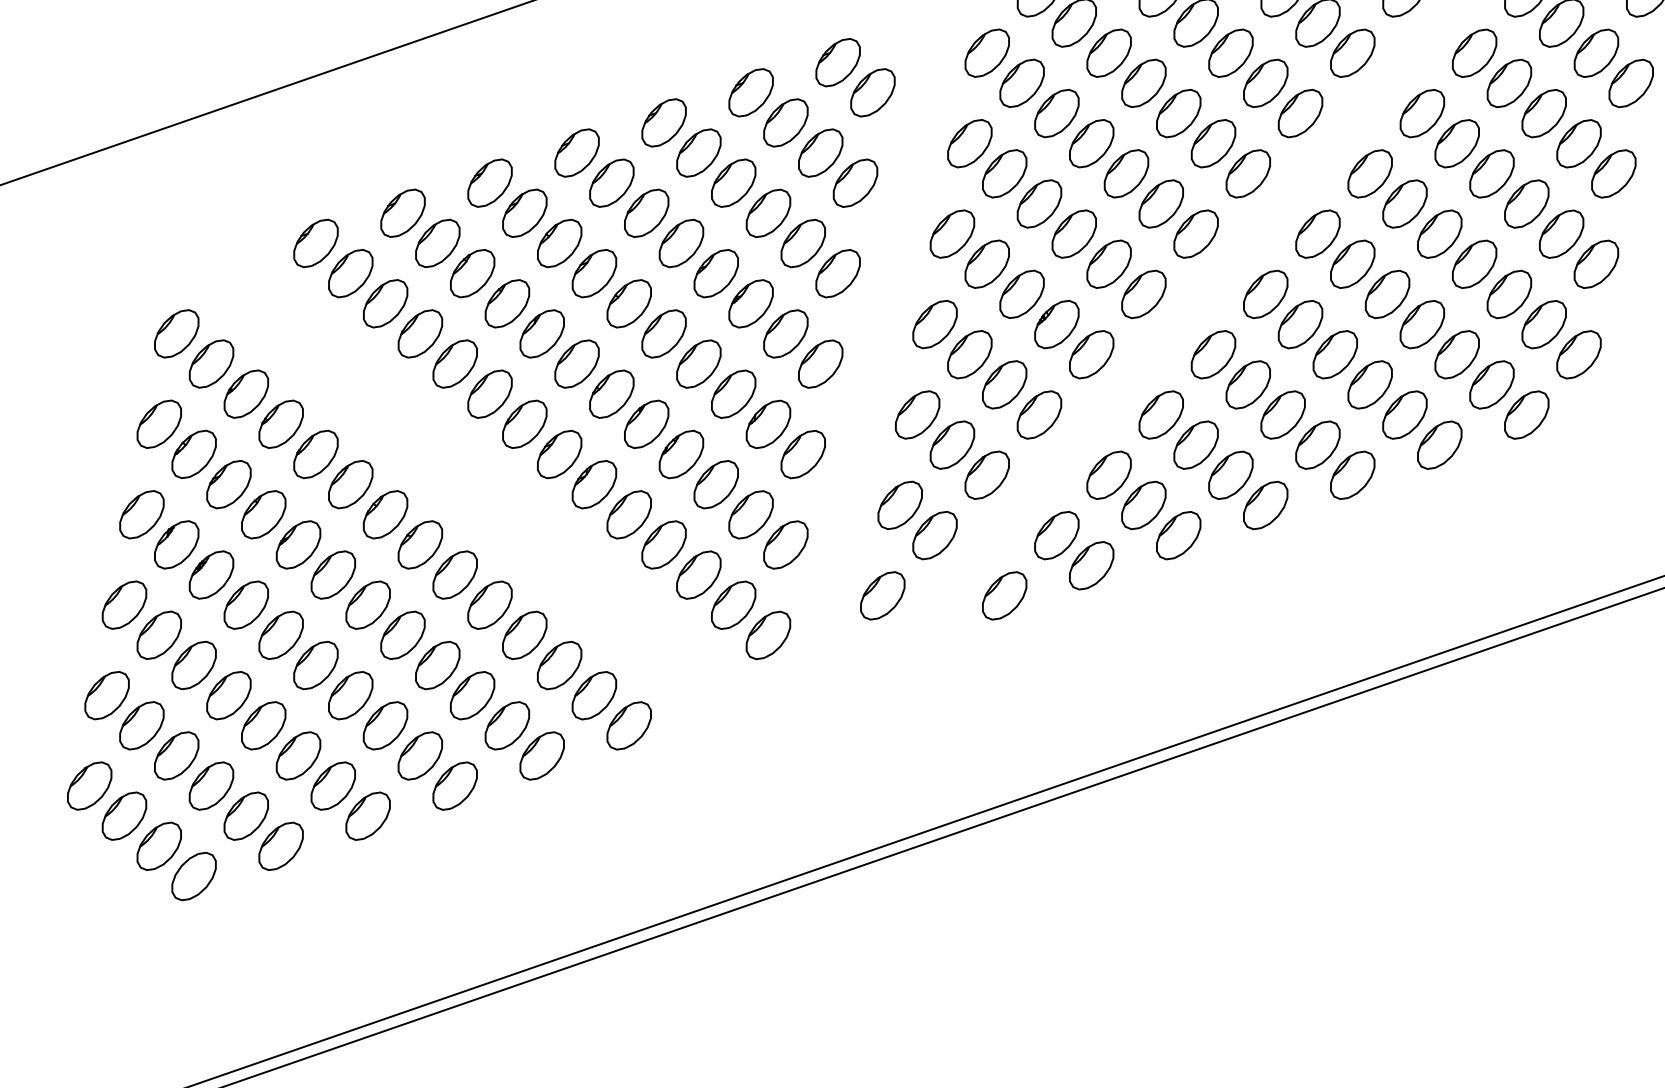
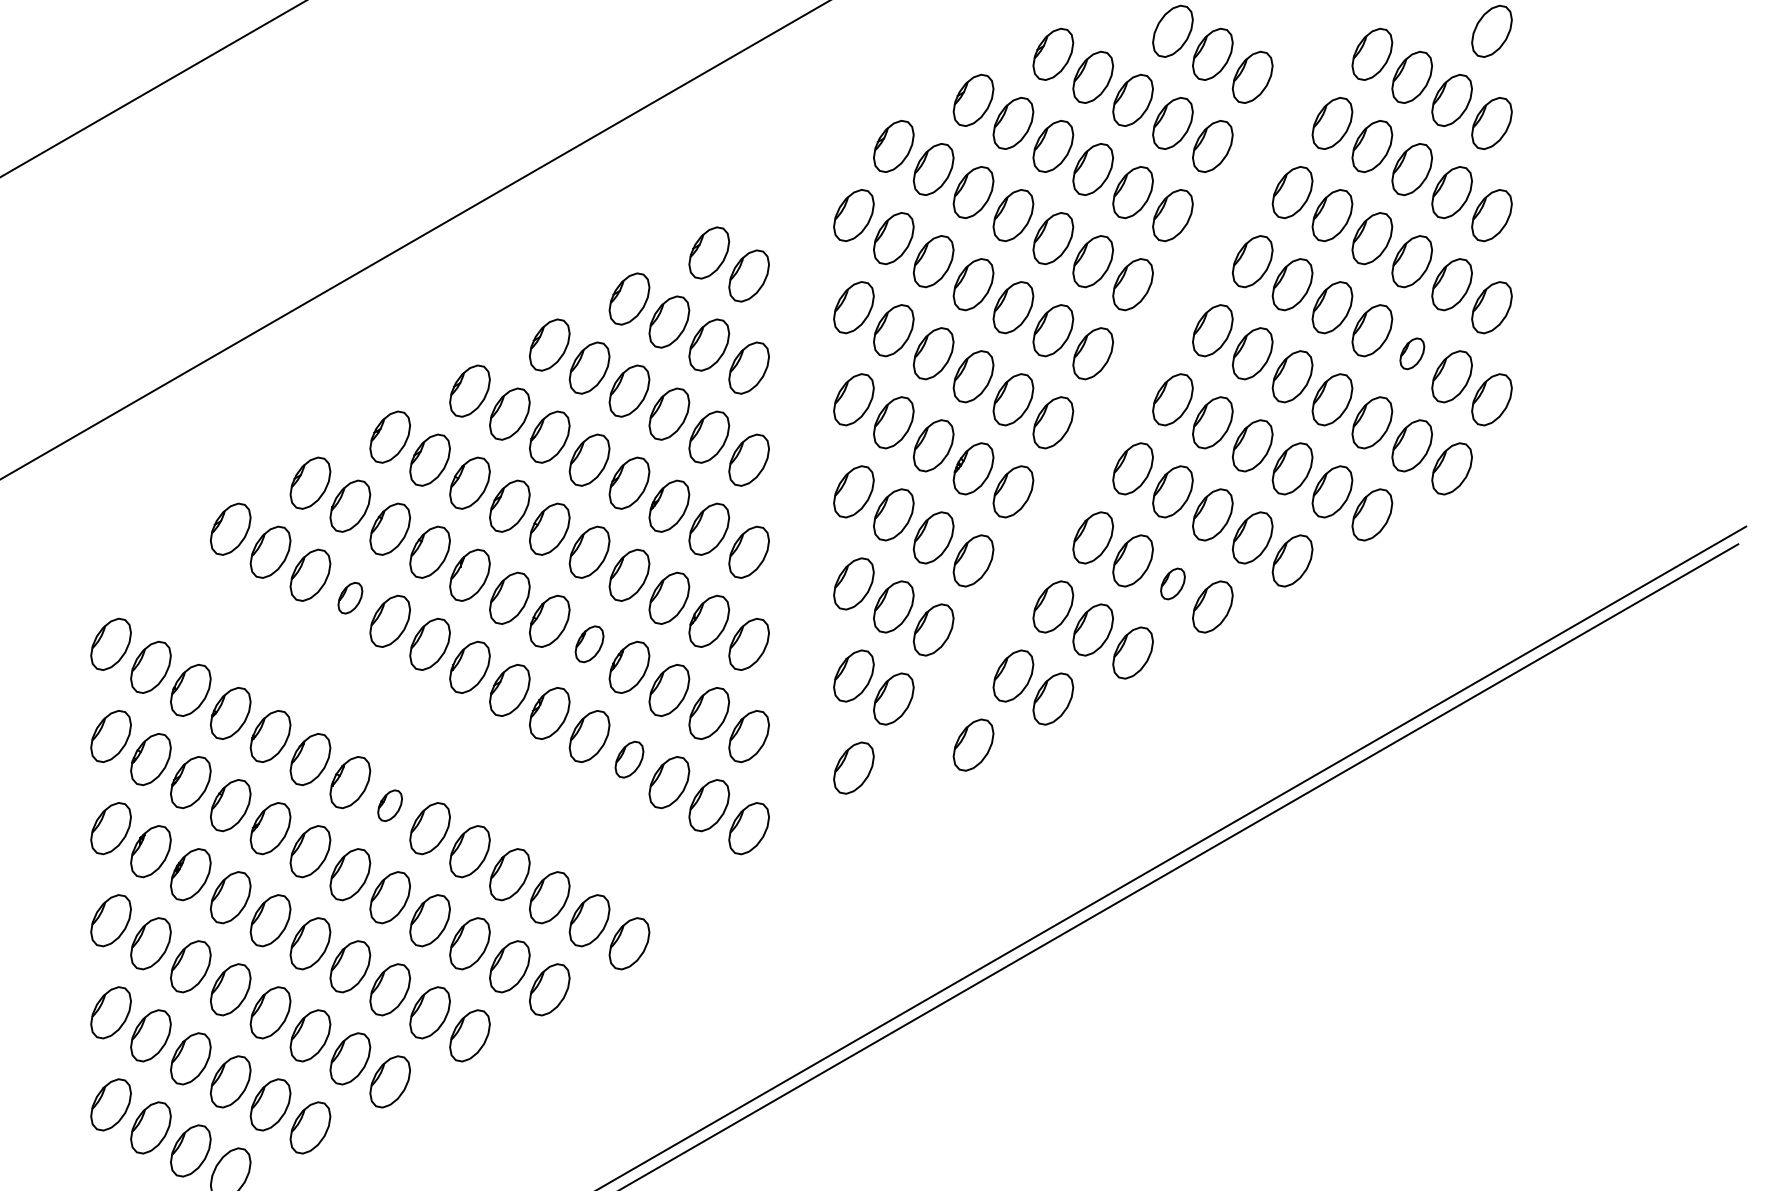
part: (1509, 294) -> (1412, 353), size x0.6
part: (420, 333) -> (350, 597), size x0.6
part: (646, 423) -> (589, 643), size x0.7
part: (1230, 474) -> (1172, 583), size x0.6
part: (419, 544) -> (389, 805), size x0.6
part: (664, 544) -> (629, 759), size x0.7

